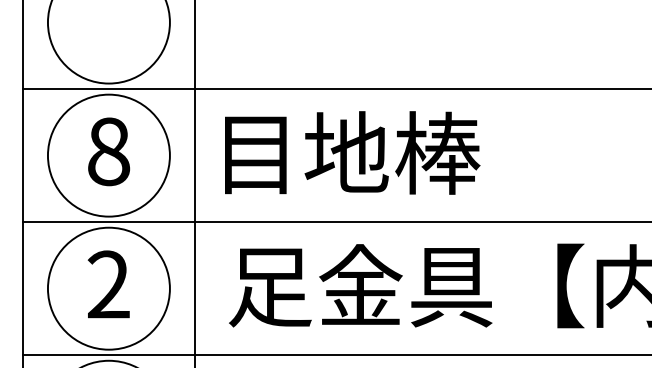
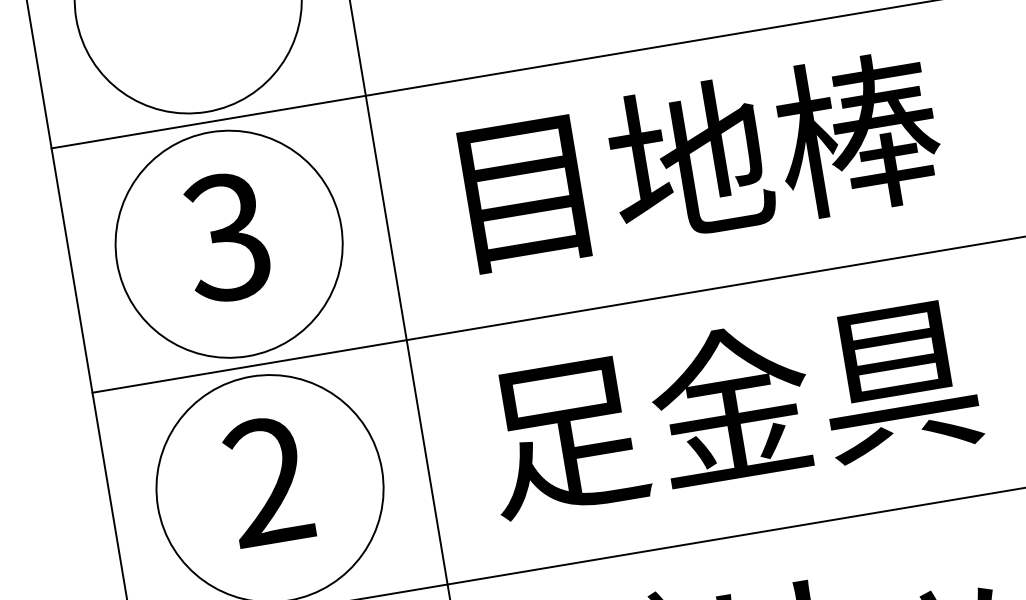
text: (108, 151) -> (227, 236), 8 -> 3
text: (352, 152) -> (701, 159), moved

